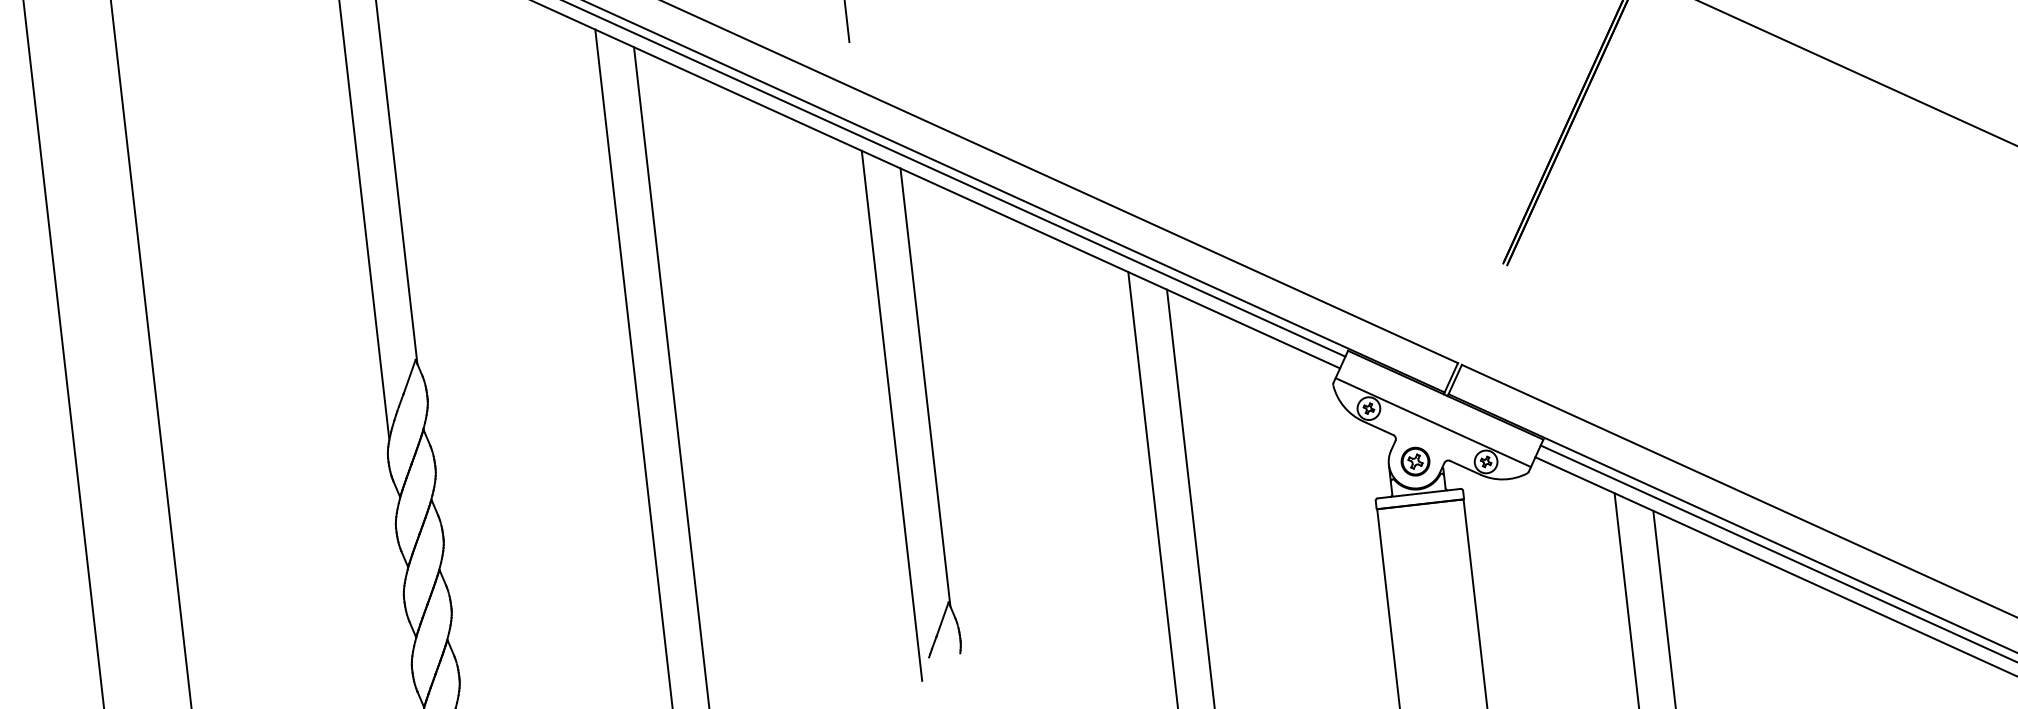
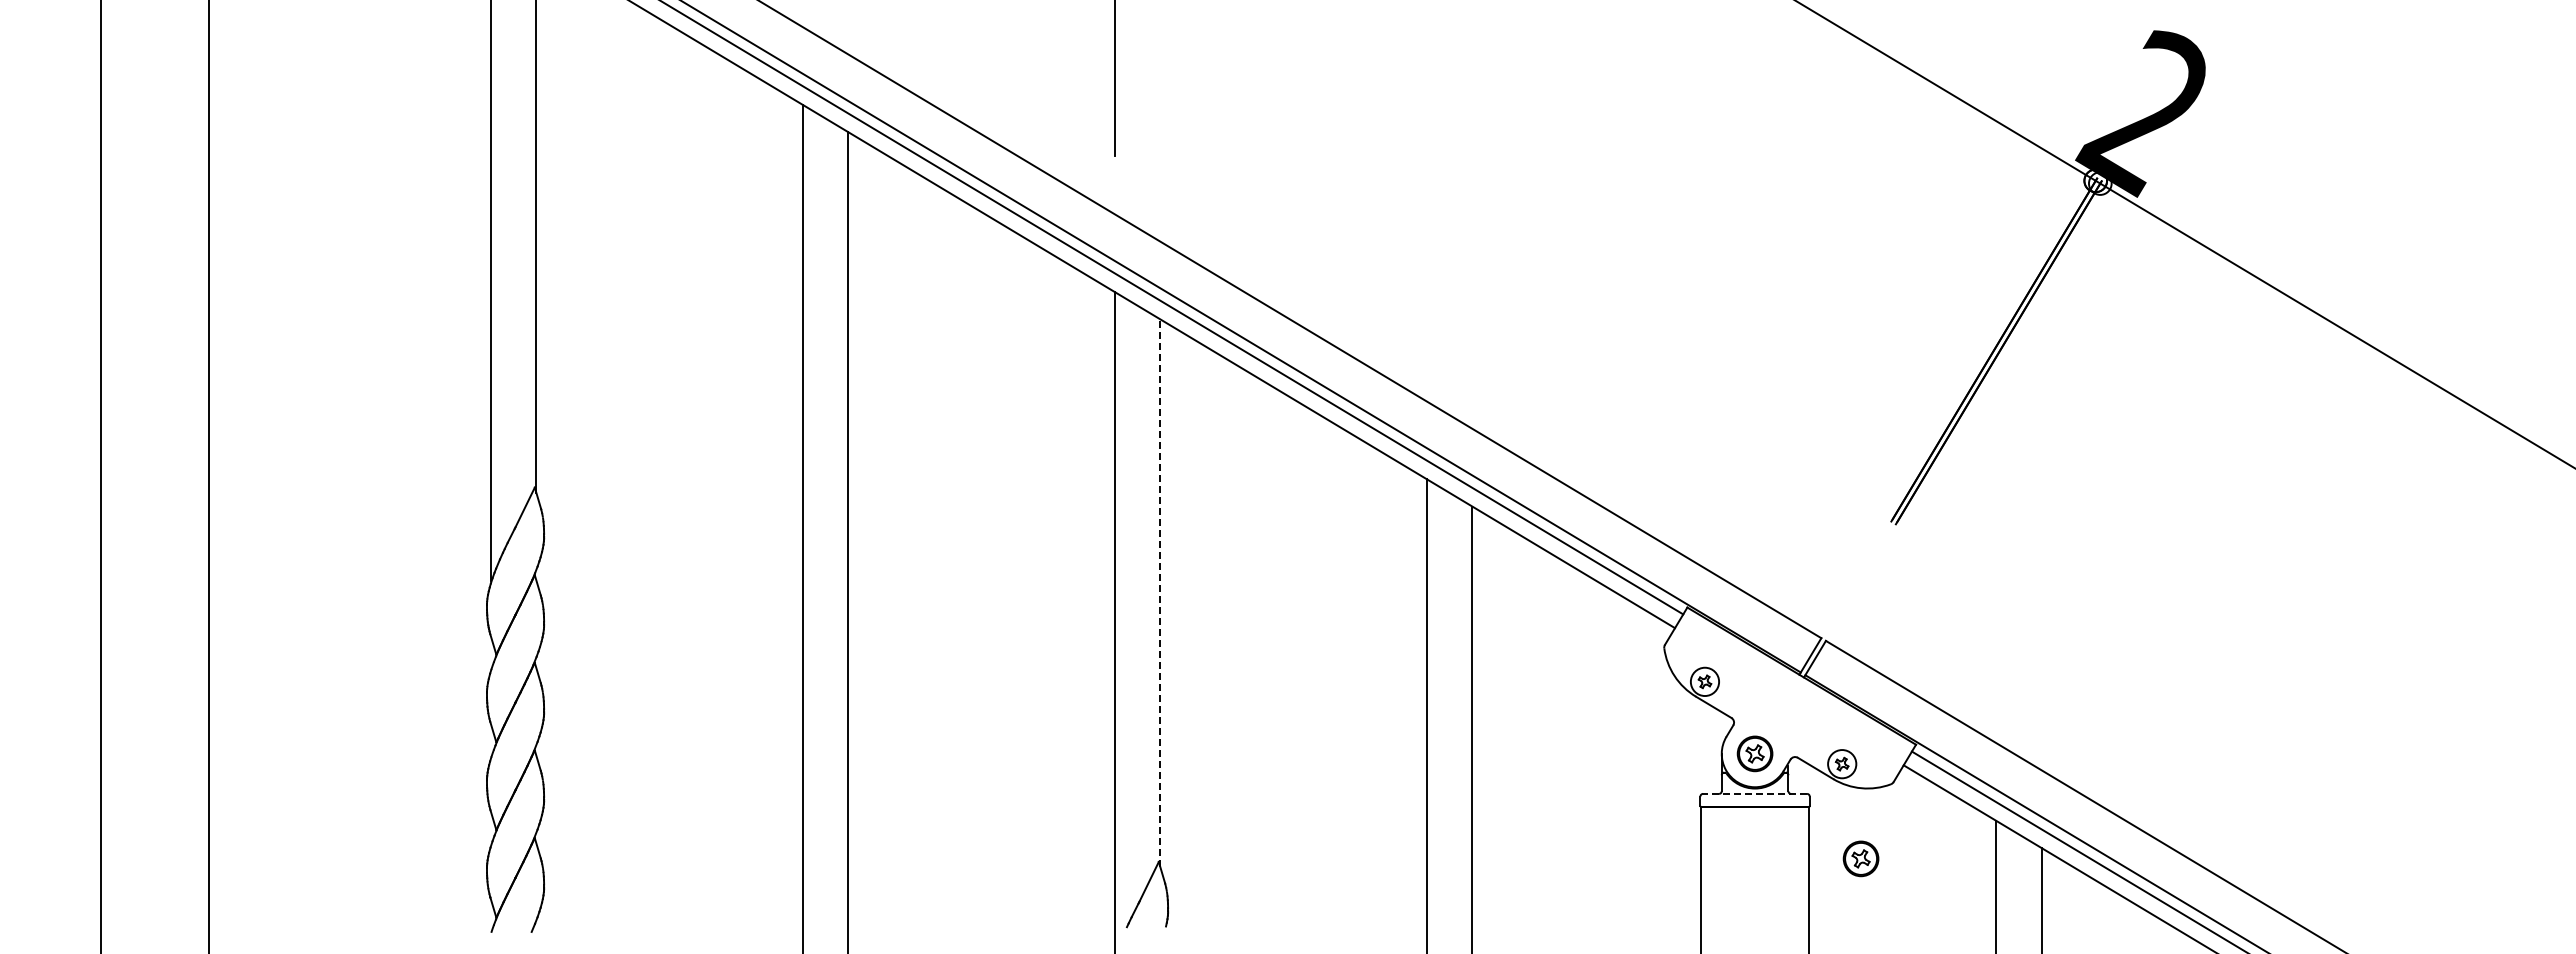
line: (925, 387) -> (1160, 593), solid -> dashed
line: (1433, 422) -> (1782, 707), removed
line: (1419, 493) -> (1755, 793), solid -> dashed
part: (1509, 535) -> (1860, 858), added

